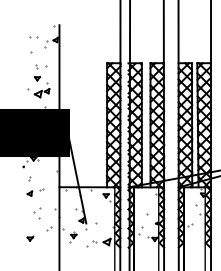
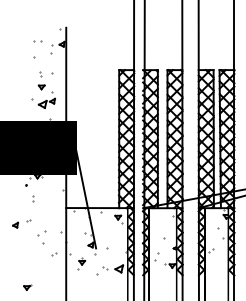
part: (35, 192) -> (21, 223), moved
part: (30, 238) -> (27, 287), moved

